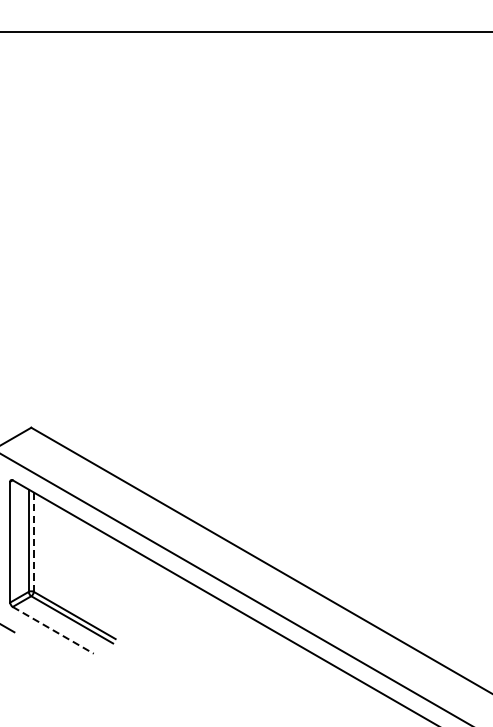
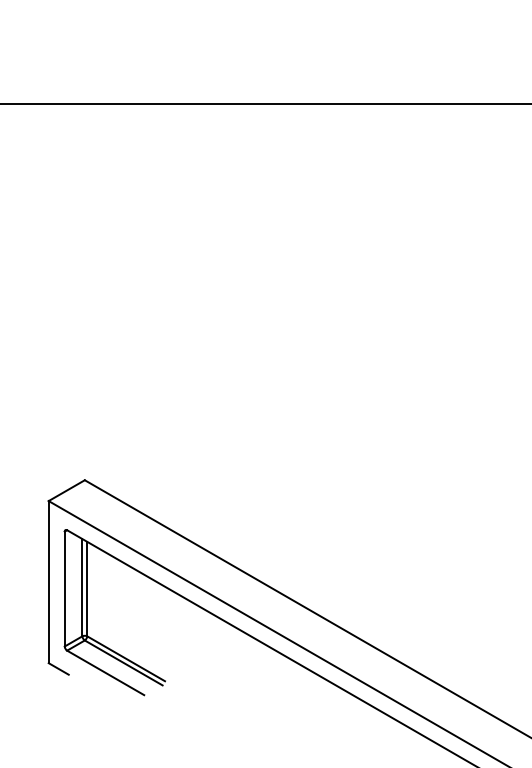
line: (34, 542) -> (87, 589), dashed -> solid
line: (54, 630) -> (106, 673), dashed -> solid

